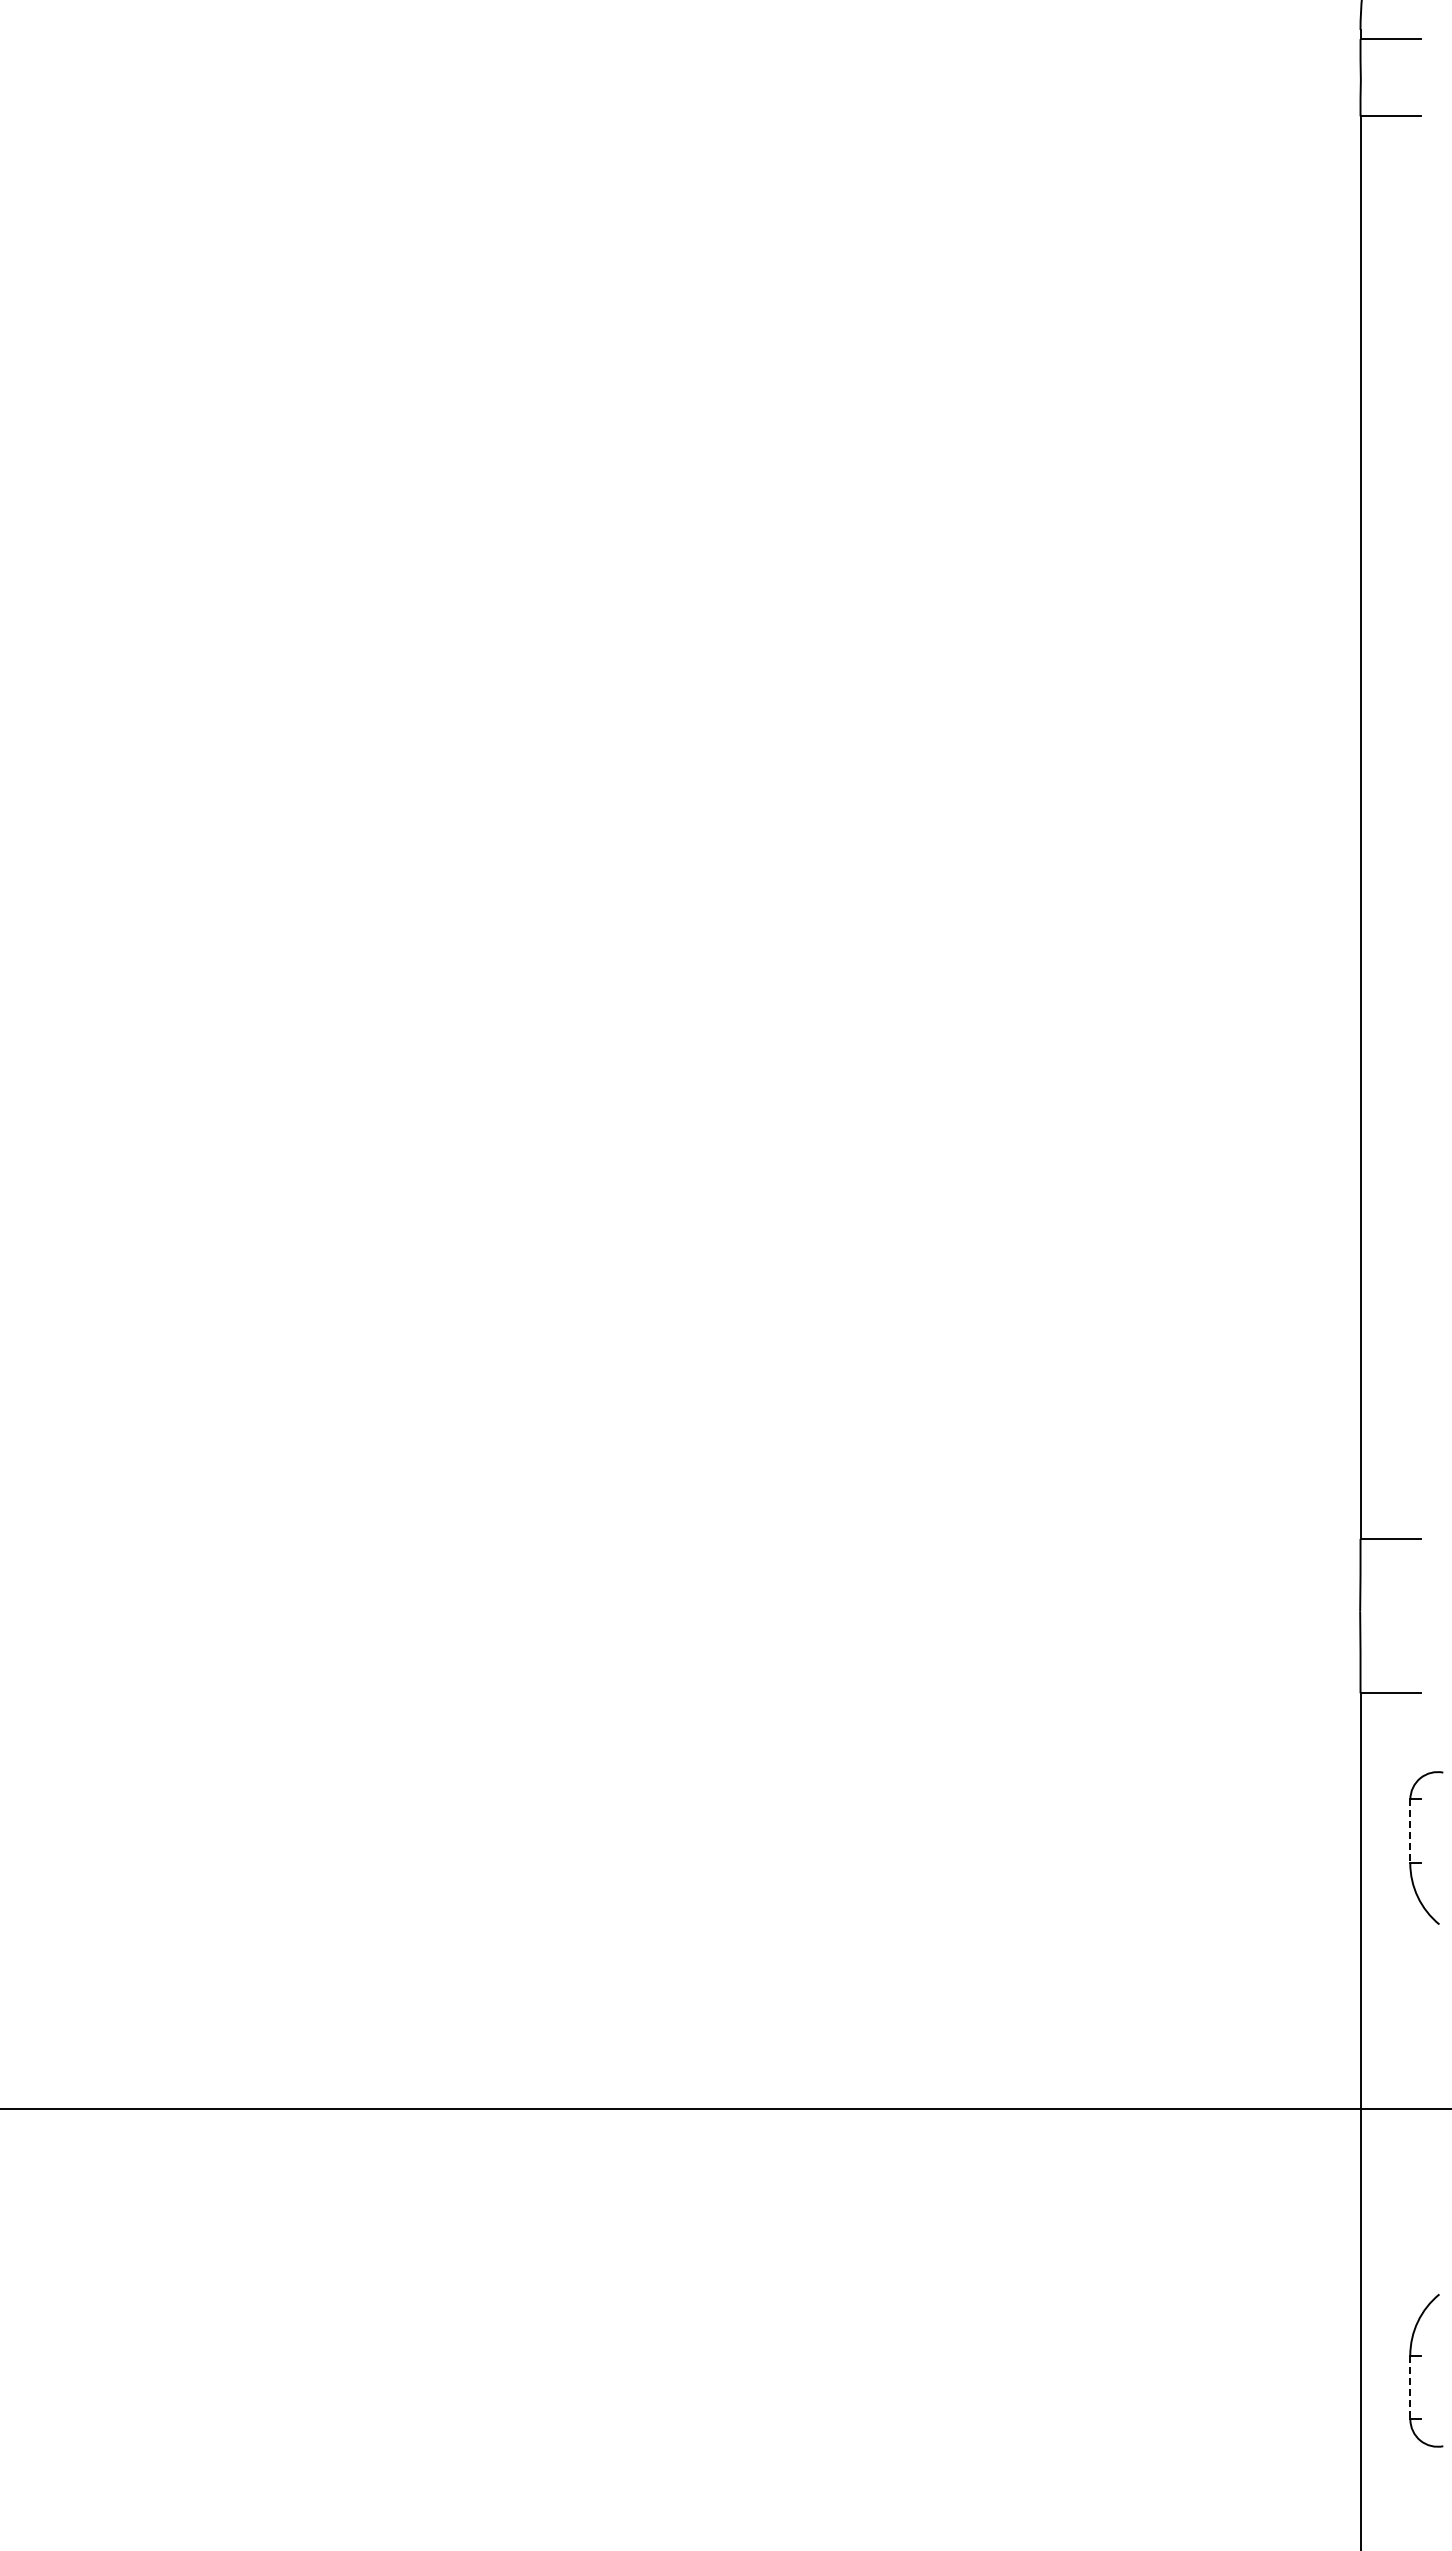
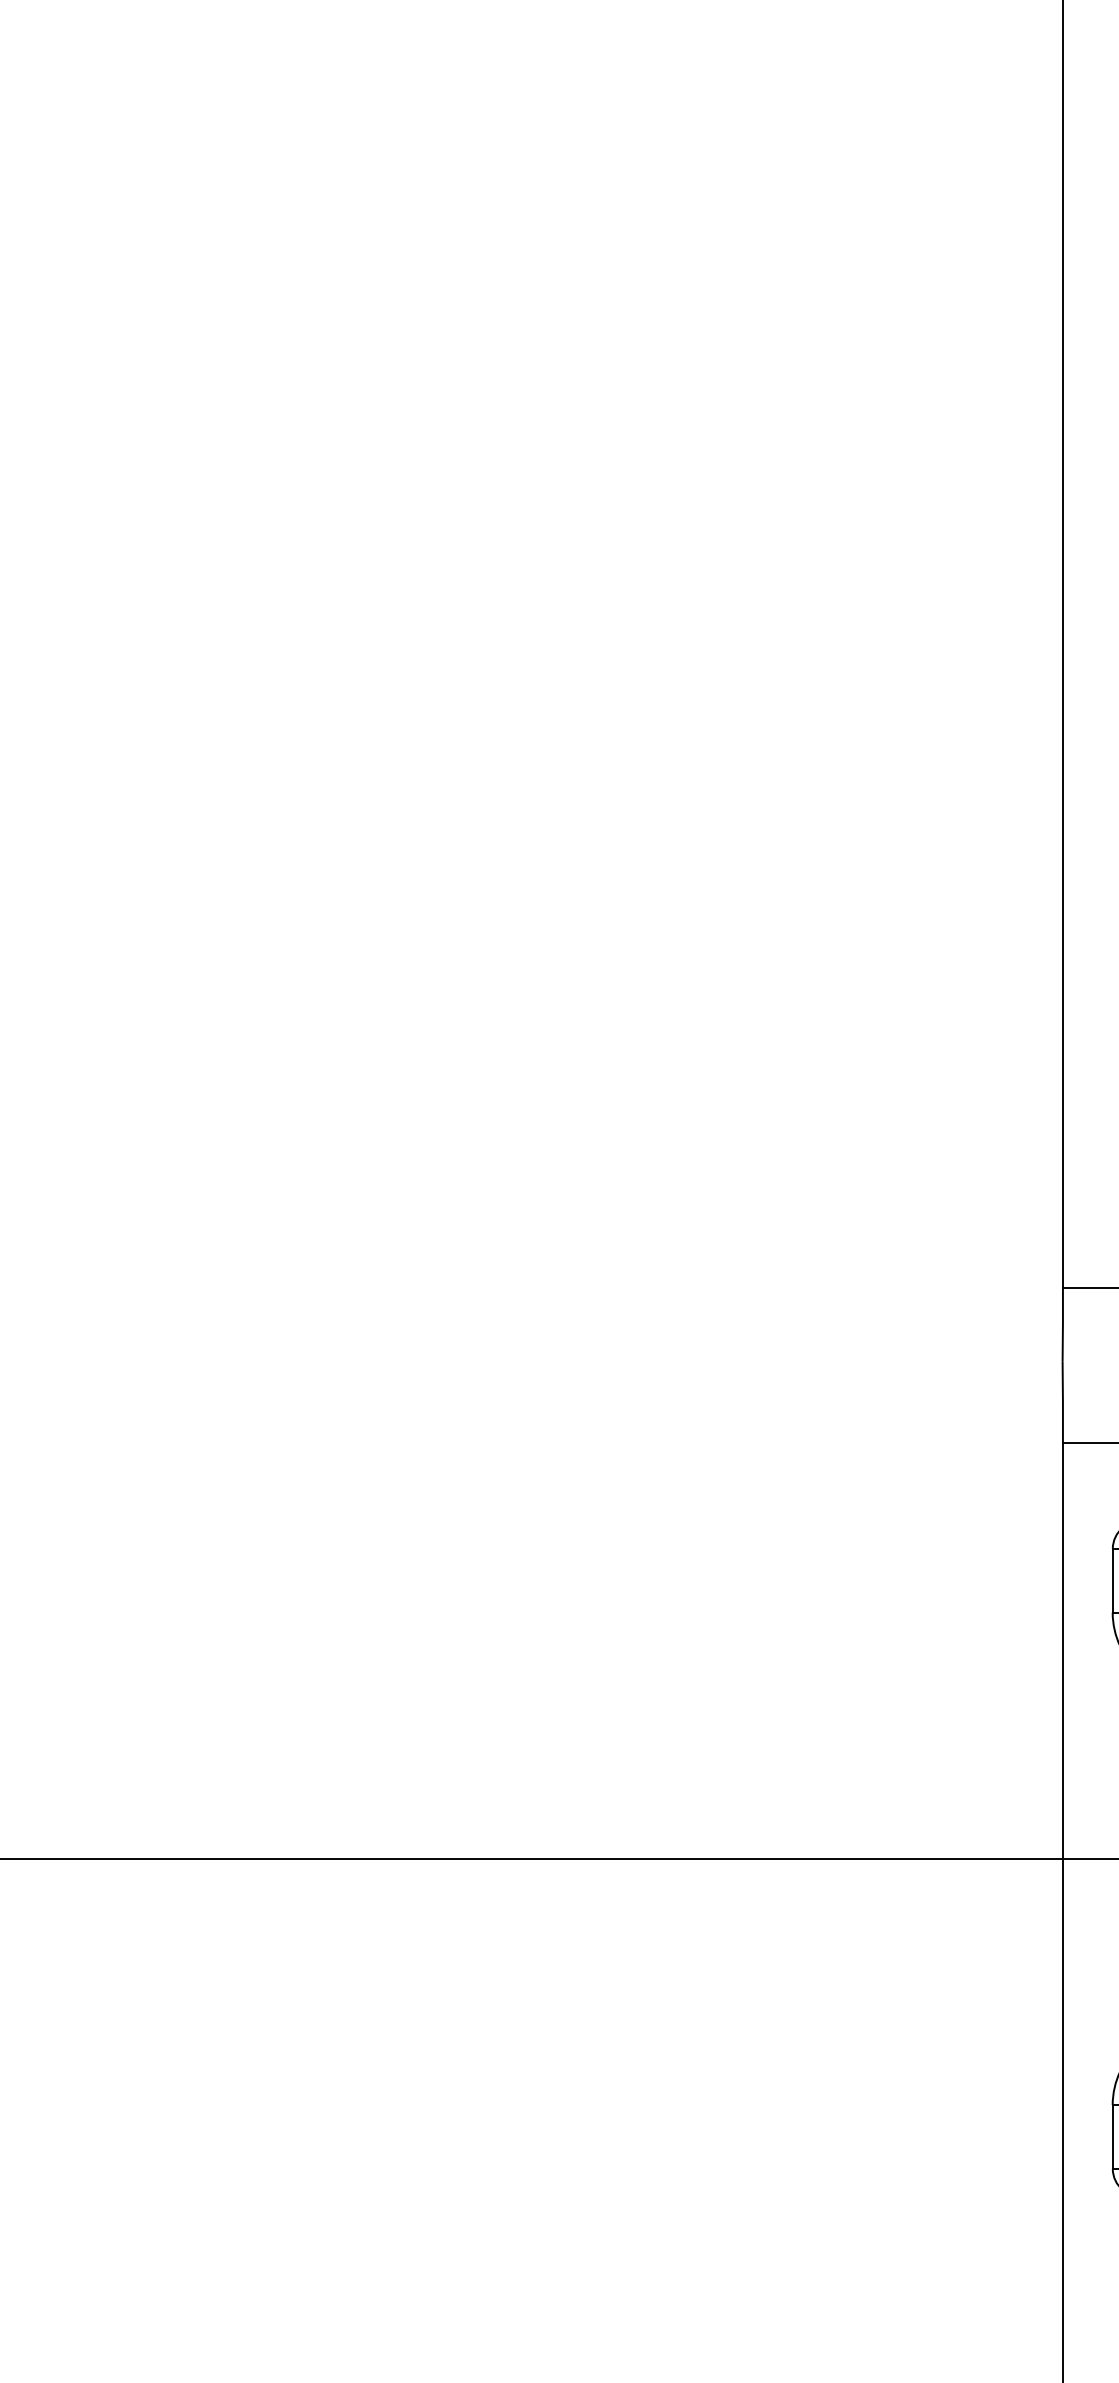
line: (1410, 1831) -> (1112, 1580), dashed -> solid
line: (1410, 2387) -> (1112, 2136), dashed -> solid

